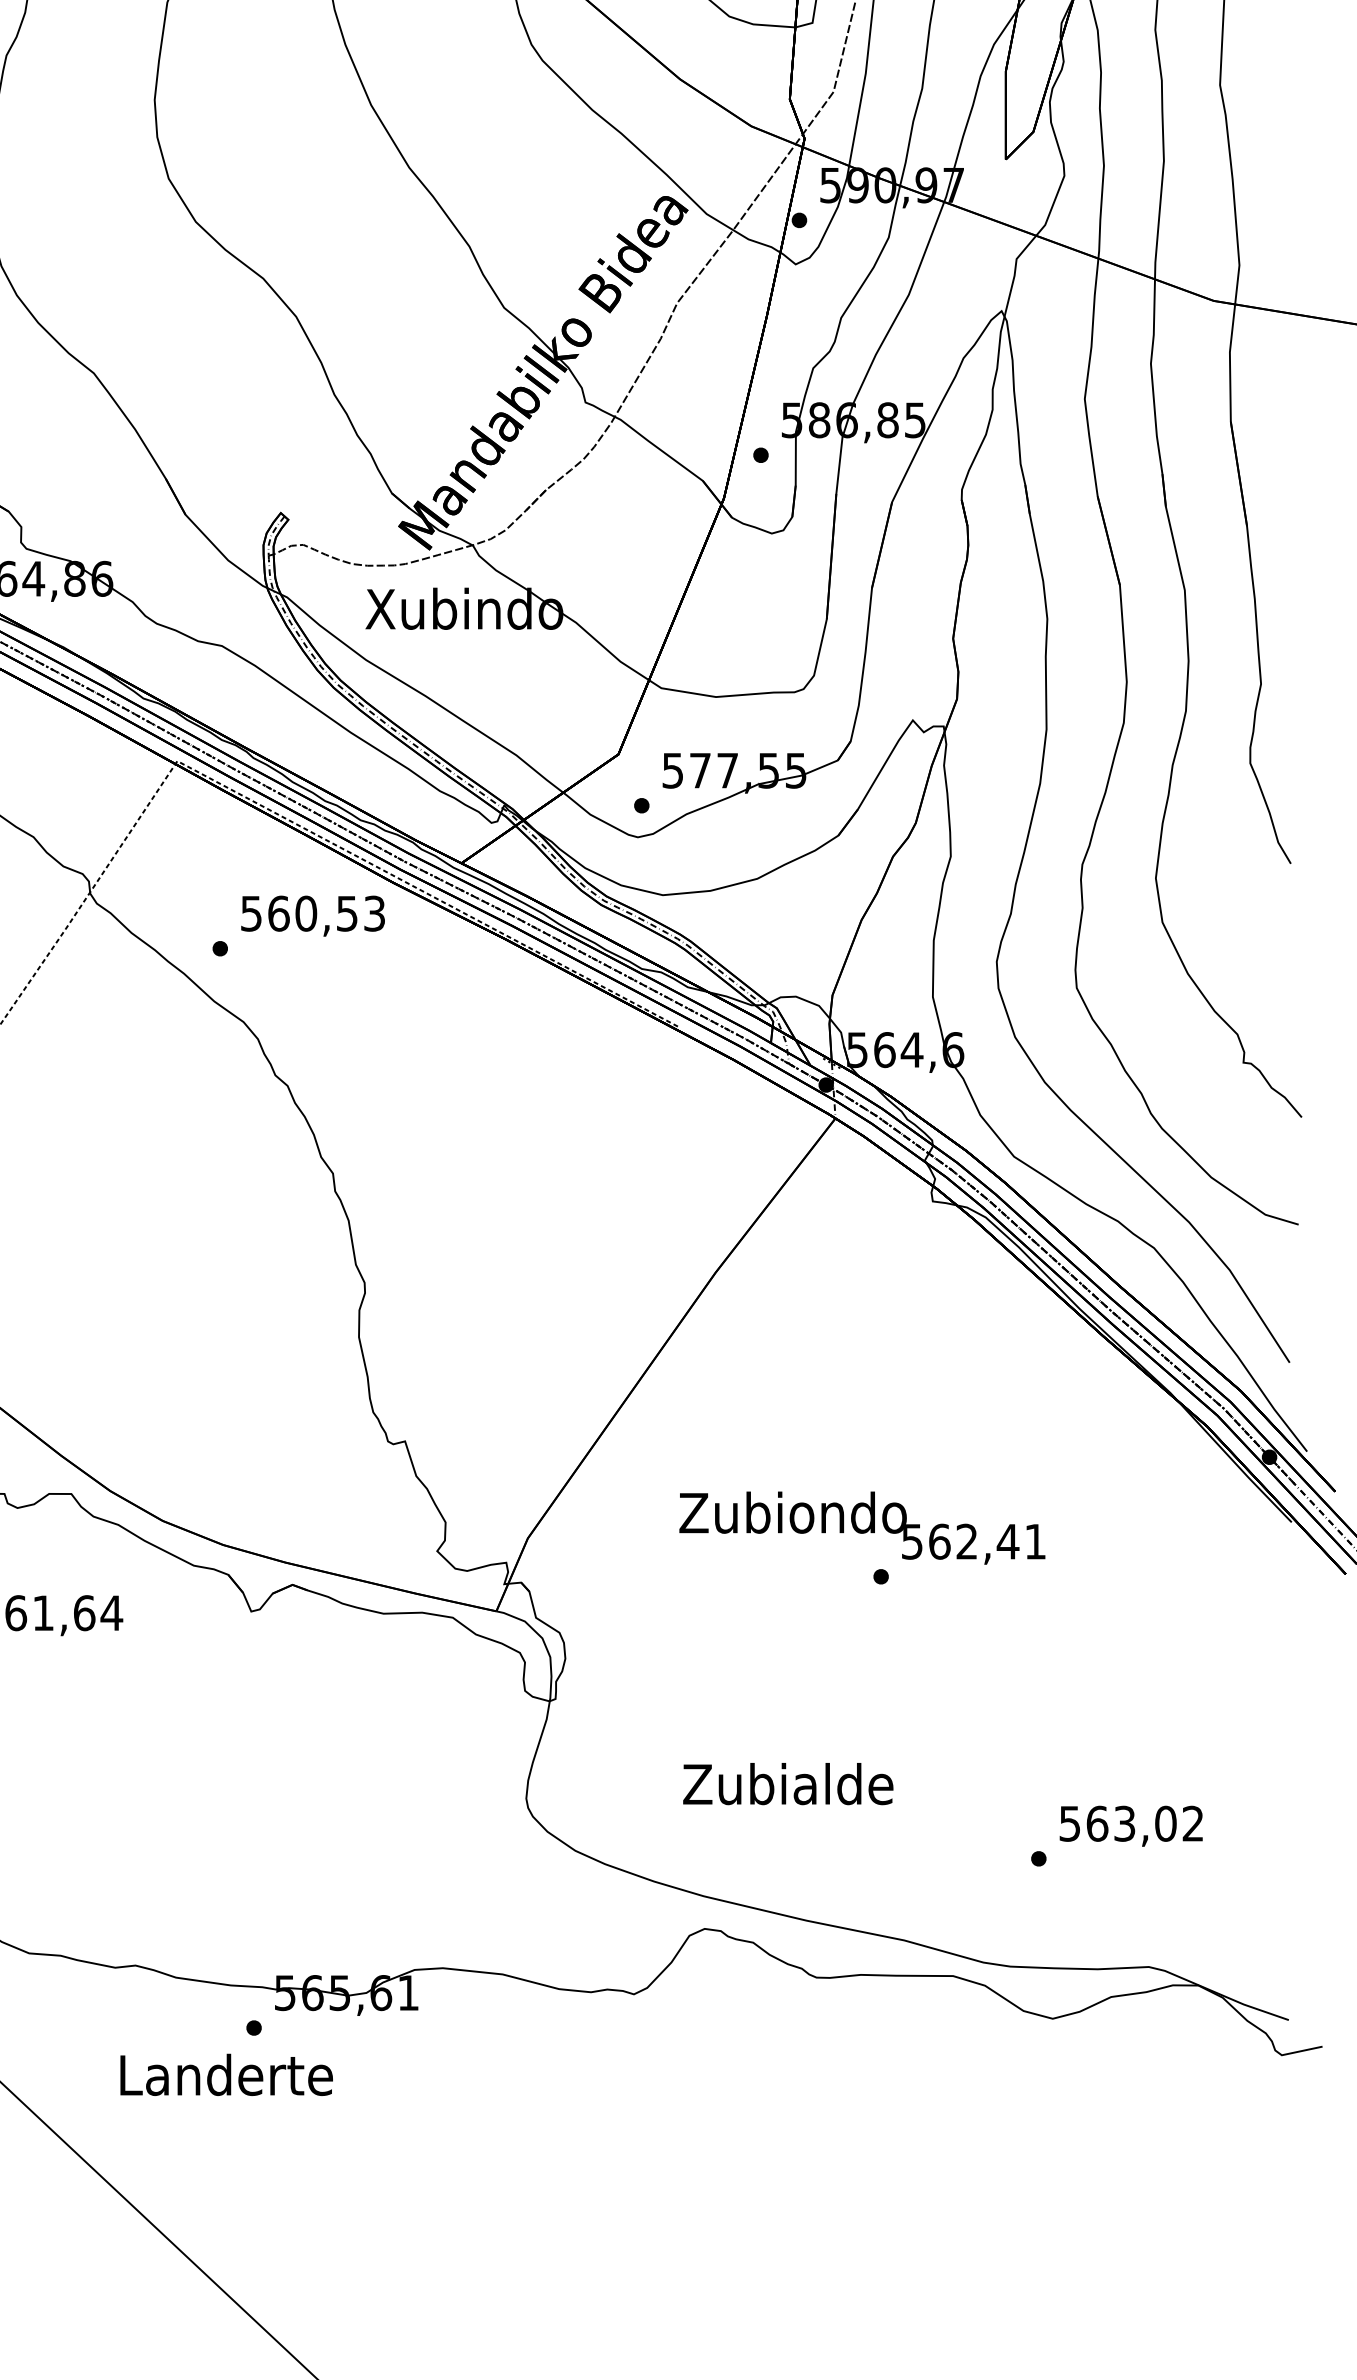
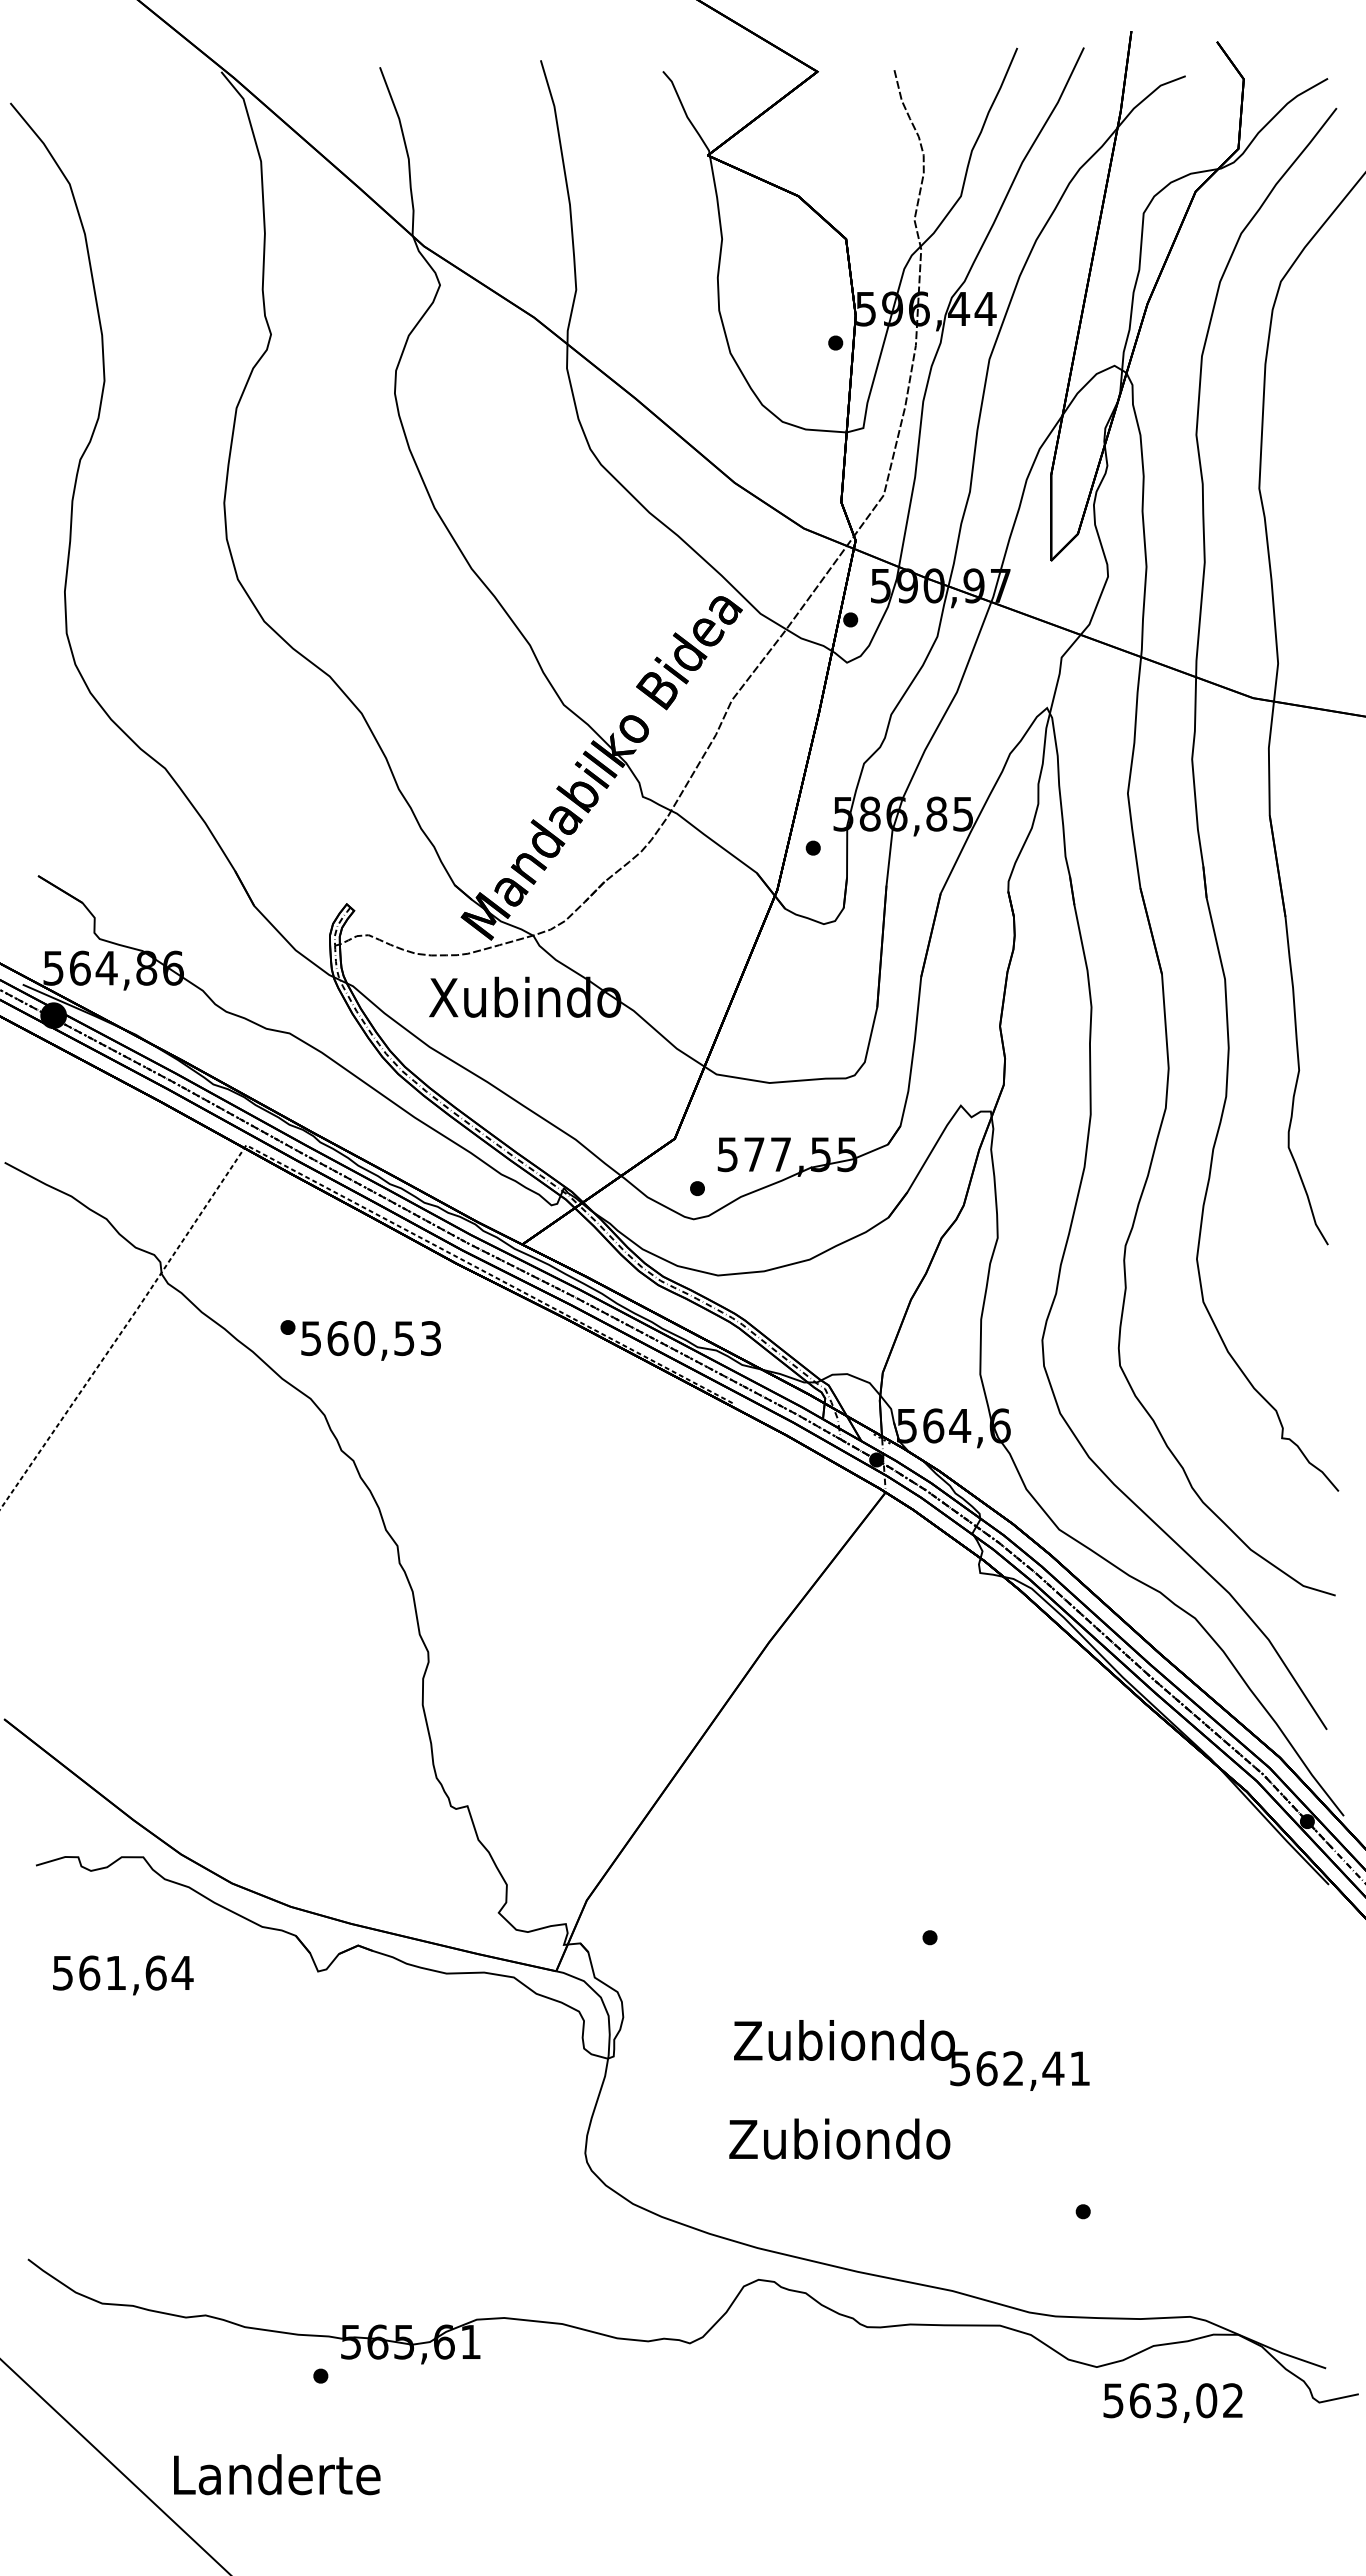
text: (312, 915) -> (370, 1340), moved
text: (862, 1528) -> (911, 2055), moved
text: (787, 1783) -> (839, 2138), Zubialde -> Zubiondo
text: (1130, 1825) -> (1172, 2402), moved
text: (226, 2074) -> (277, 2474), moved

